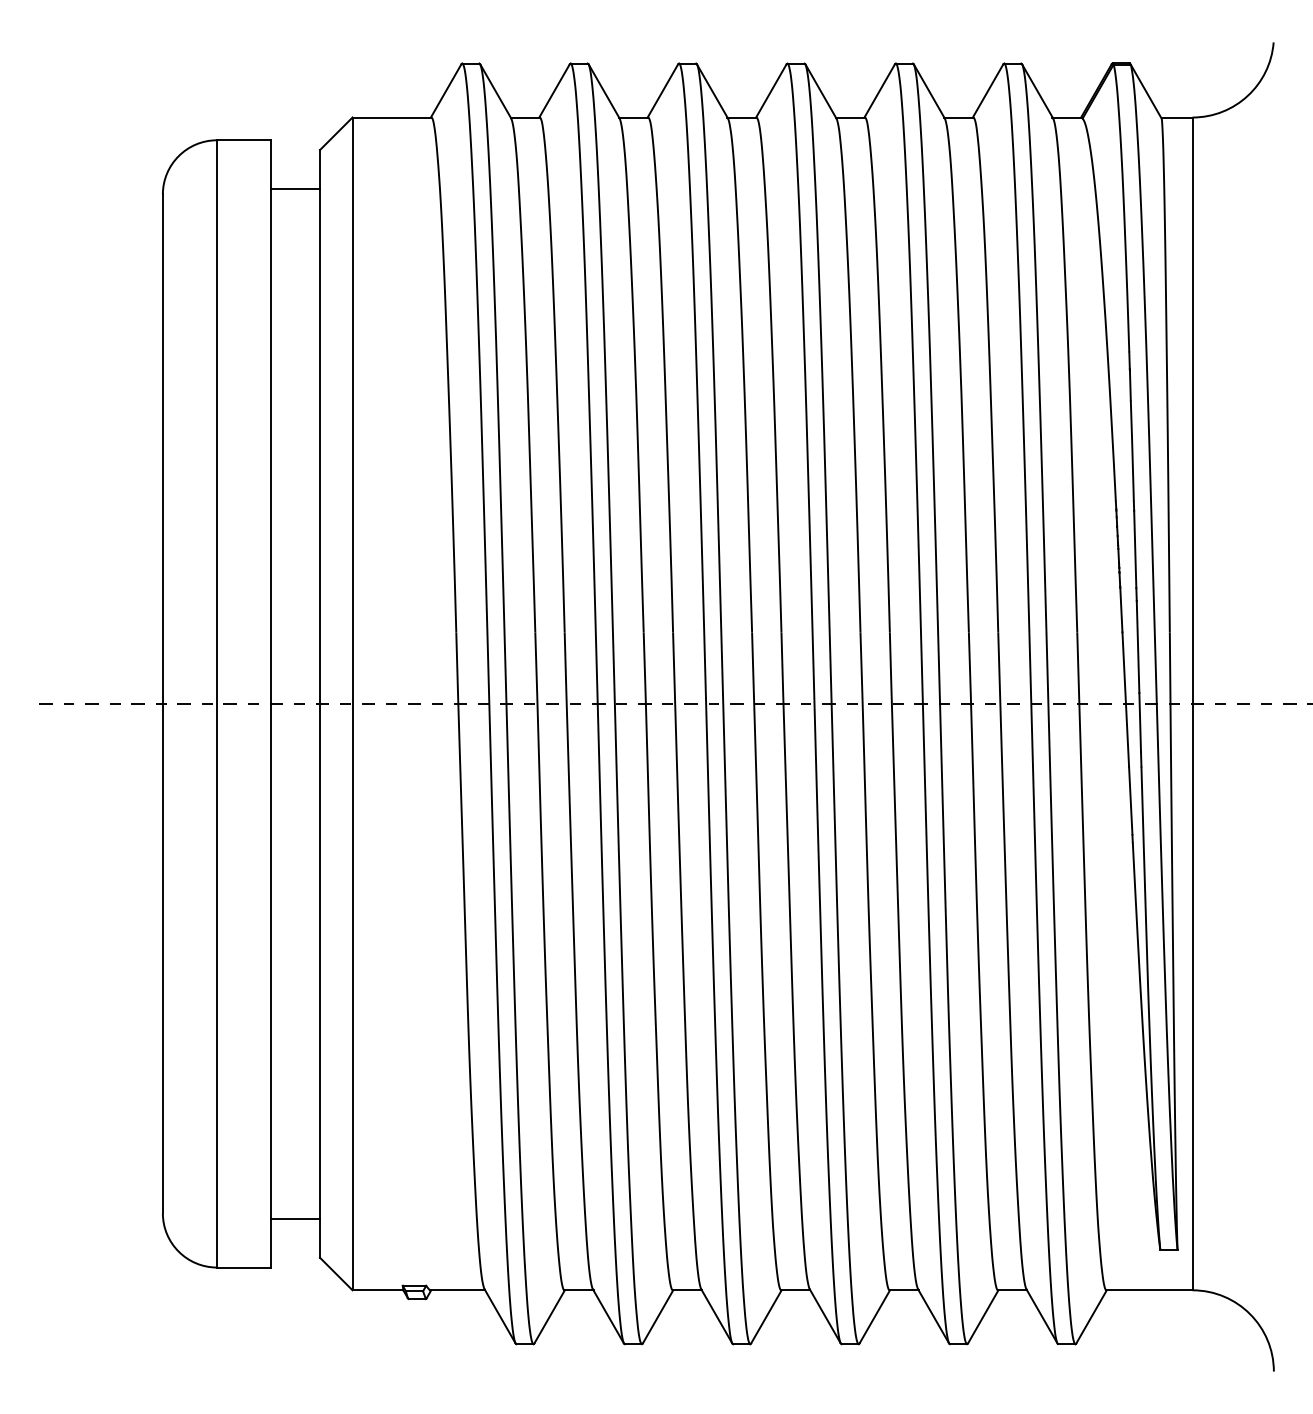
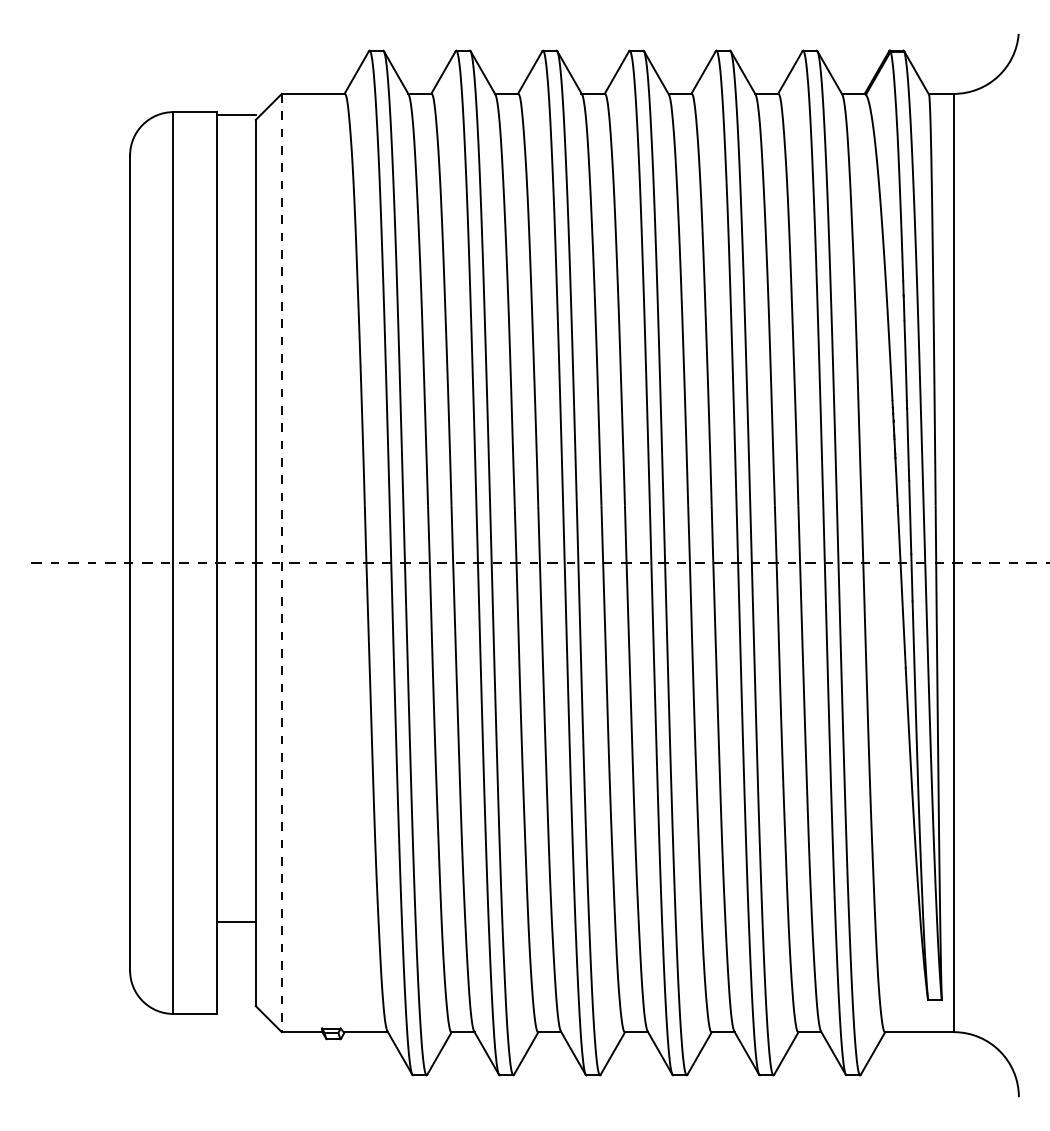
line: (295, 189) -> (236, 115), moved
line: (352, 704) -> (281, 563), solid -> dashed
line: (295, 1218) -> (236, 921), moved

